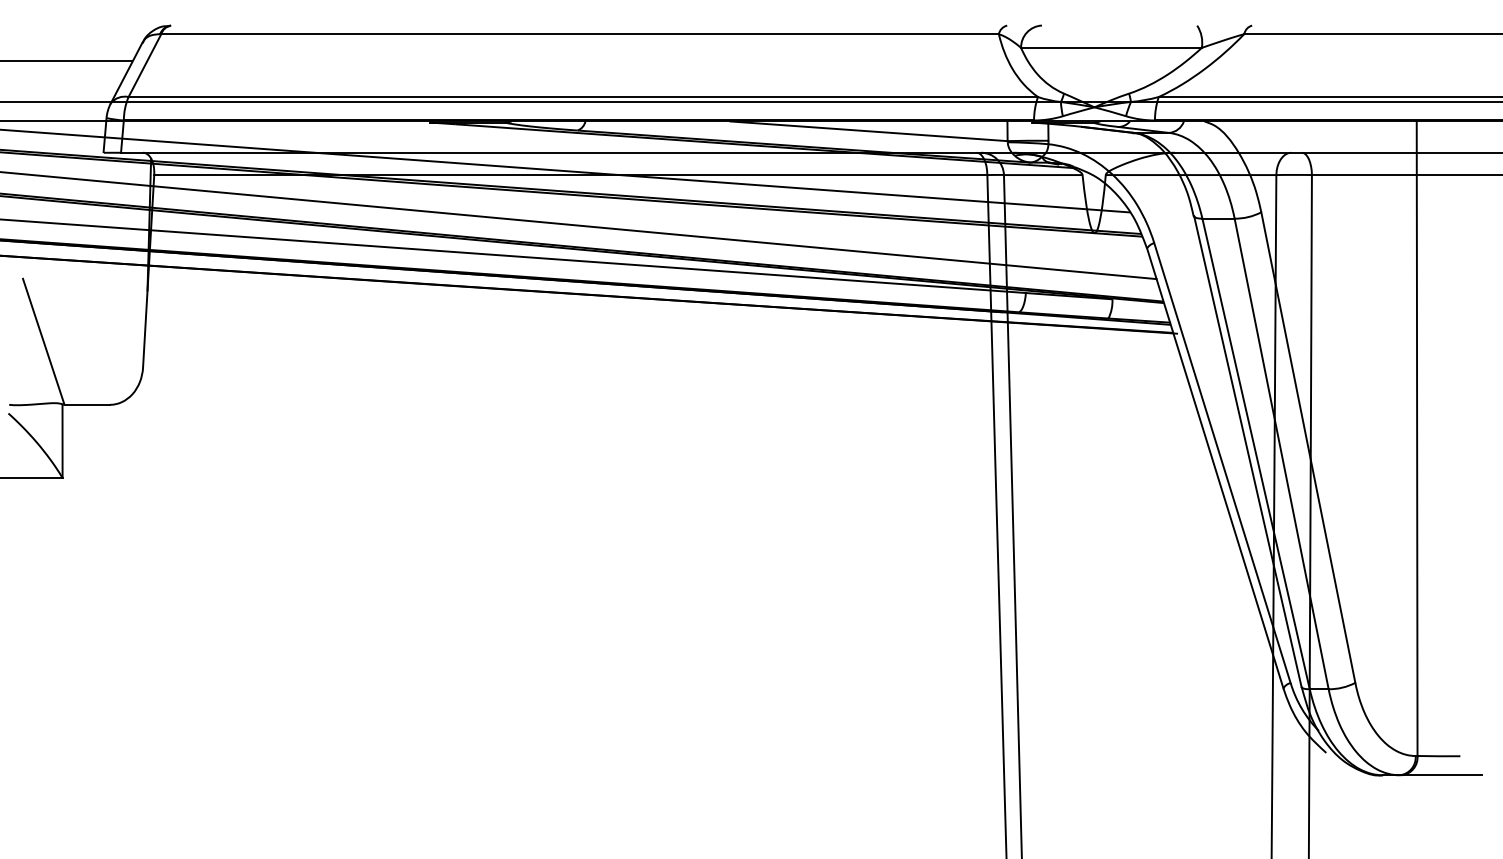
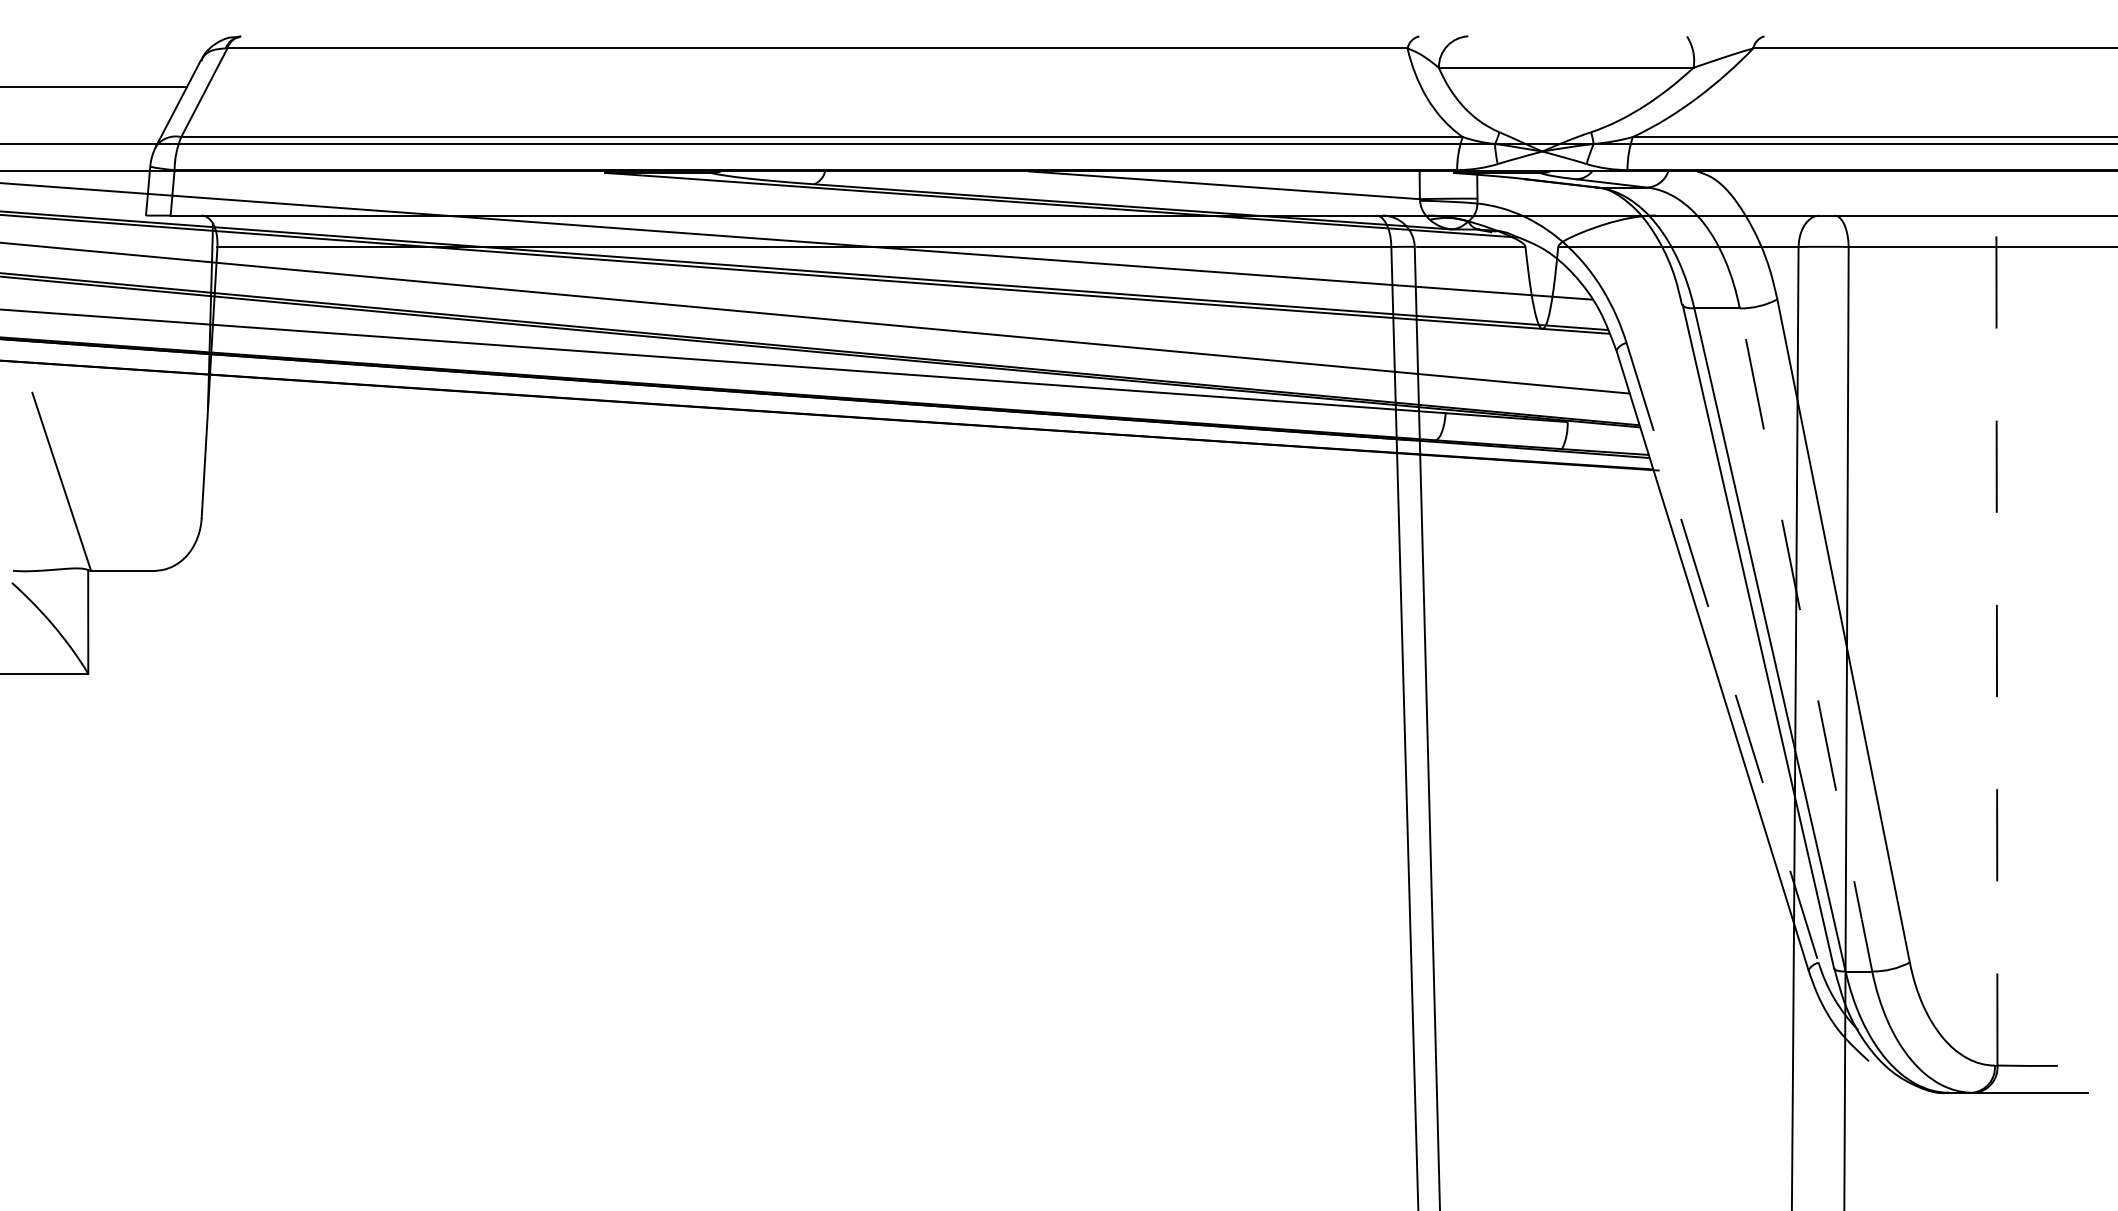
line: (1416, 438) -> (1996, 618), solid -> dashed
line: (1282, 454) -> (1806, 640), solid -> dashed
line: (1222, 463) -> (1722, 653), solid -> dashed

